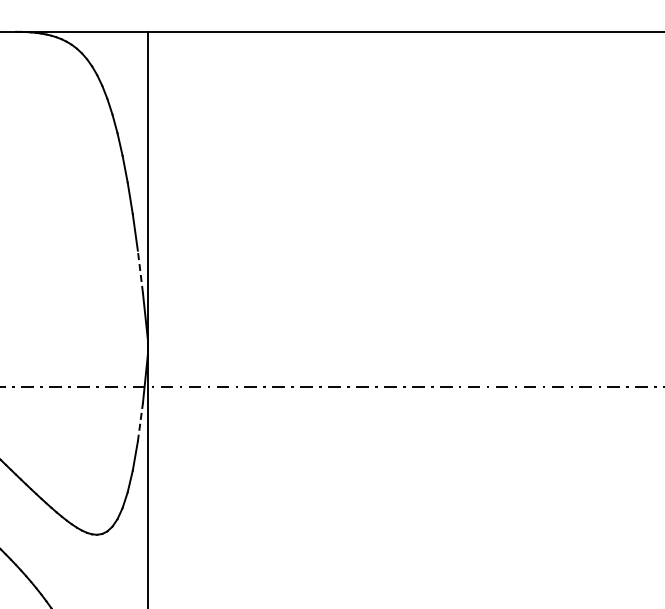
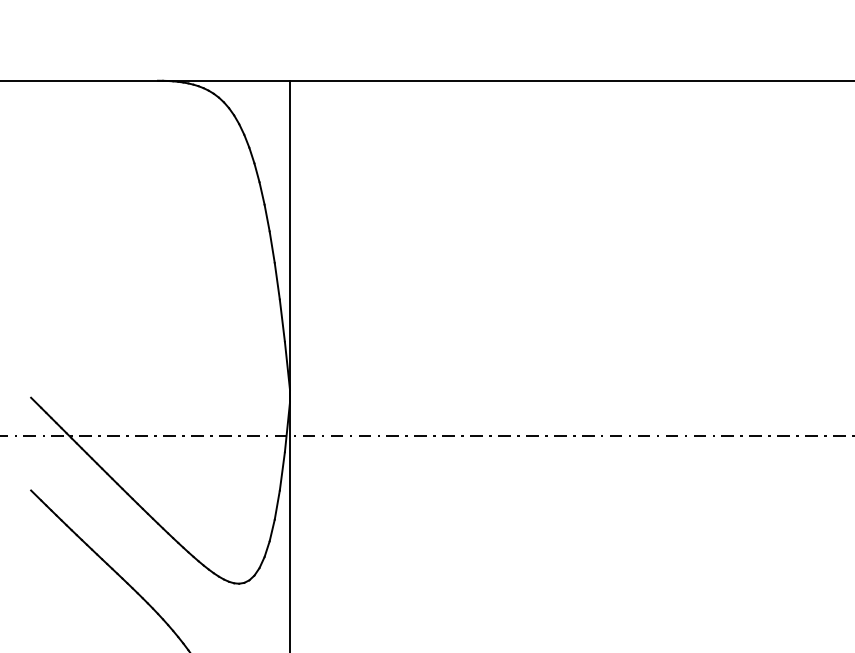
line: (140, 271) -> (282, 320), dashed -> solid
line: (140, 421) -> (282, 470), dashed -> solid

